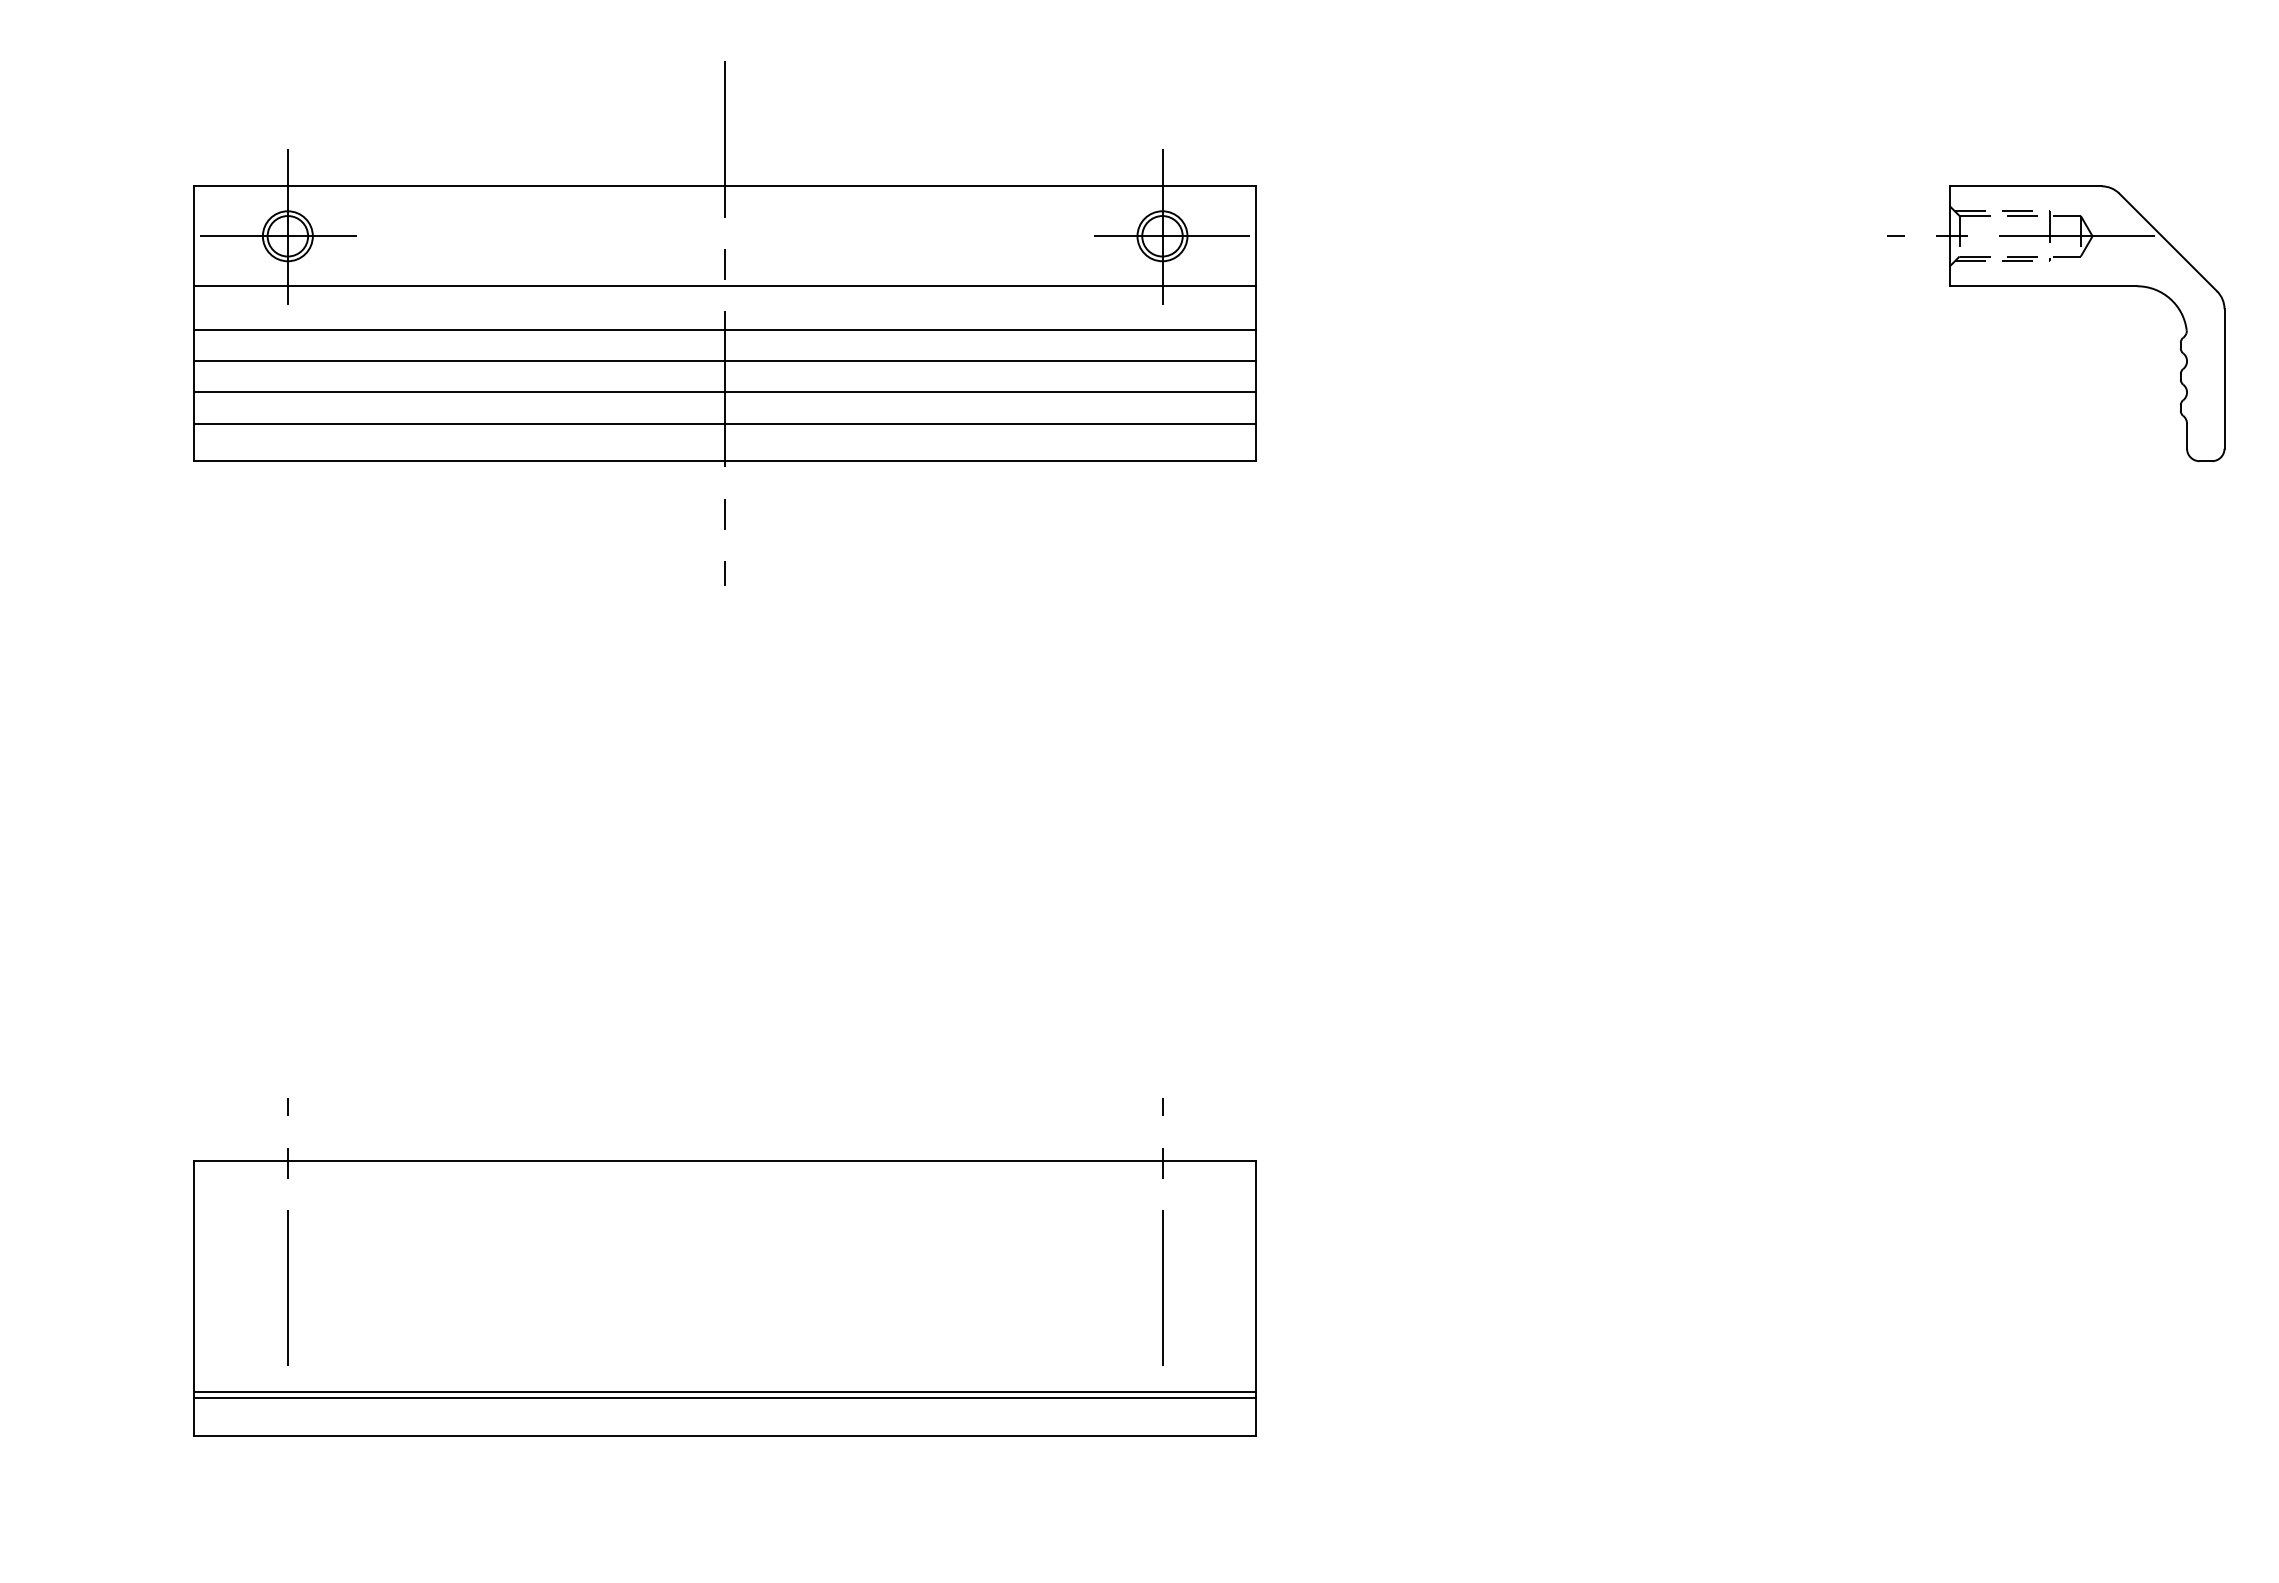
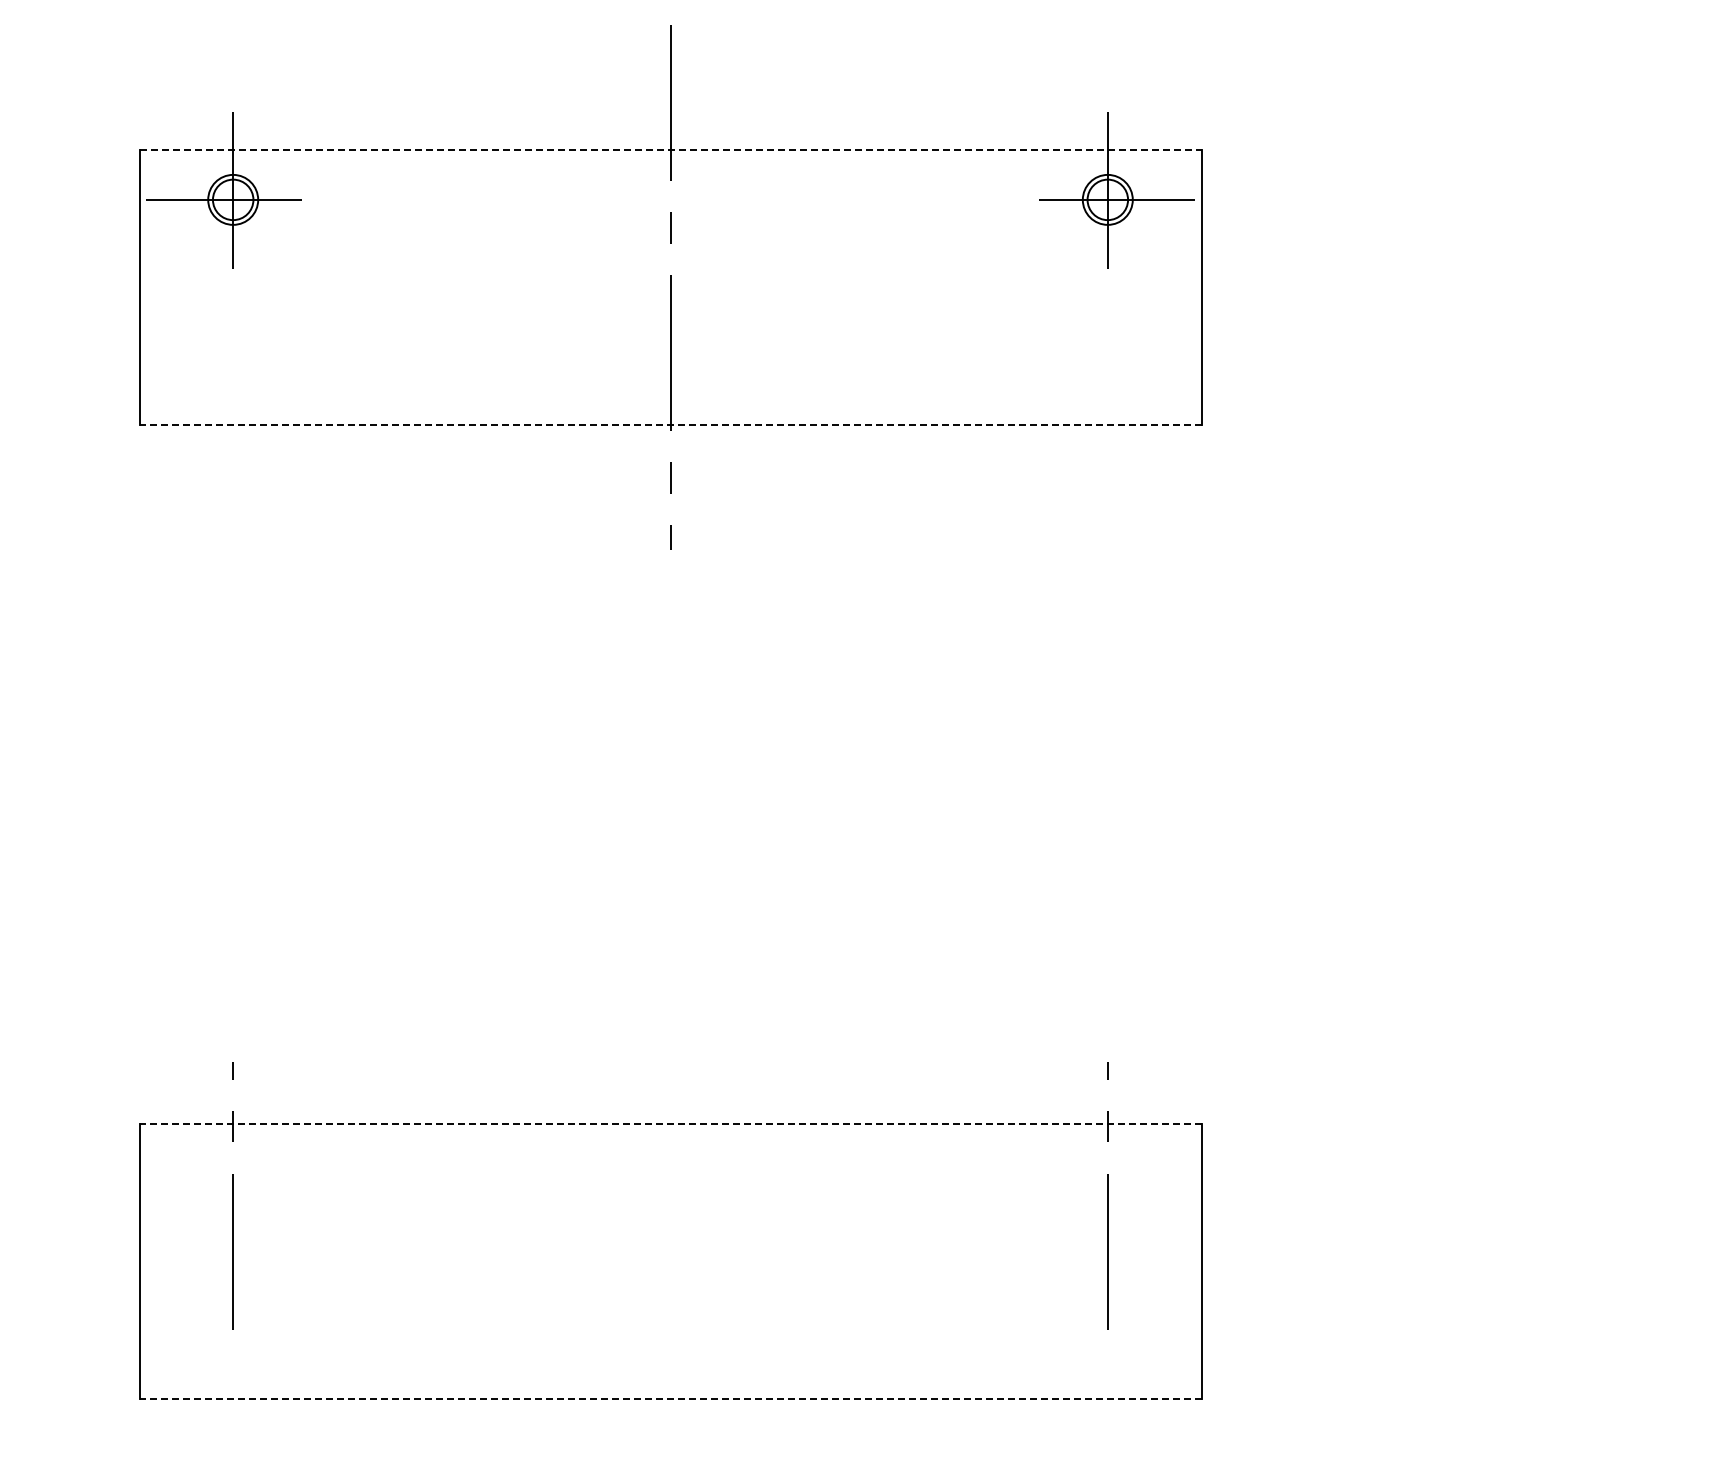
line: (725, 186) -> (670, 150), solid -> dashed
line: (725, 286) -> (670, 250), removed
line: (725, 330) -> (670, 294), removed
line: (725, 361) -> (670, 325), removed
line: (725, 392) -> (670, 356), removed
line: (725, 423) -> (670, 387), removed
line: (724, 461) -> (669, 425), solid -> dashed
line: (724, 1160) -> (669, 1124), solid -> dashed
line: (725, 1392) -> (670, 1356), removed
line: (725, 1398) -> (670, 1362), removed
line: (724, 1435) -> (669, 1399), solid -> dashed

